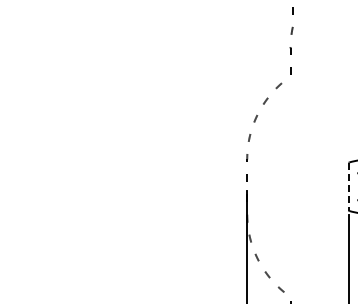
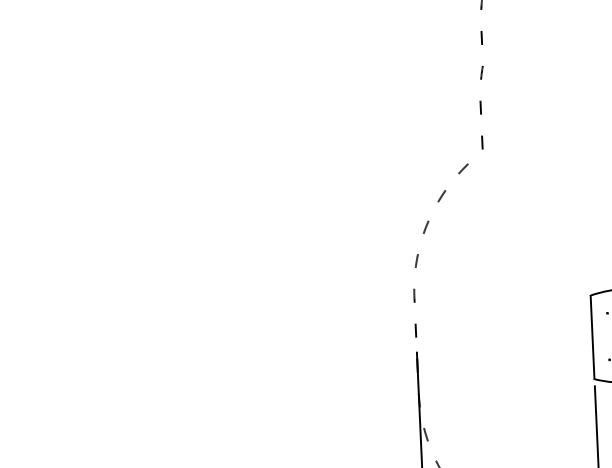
line: (349, 186) -> (593, 336), dashed -> solid

